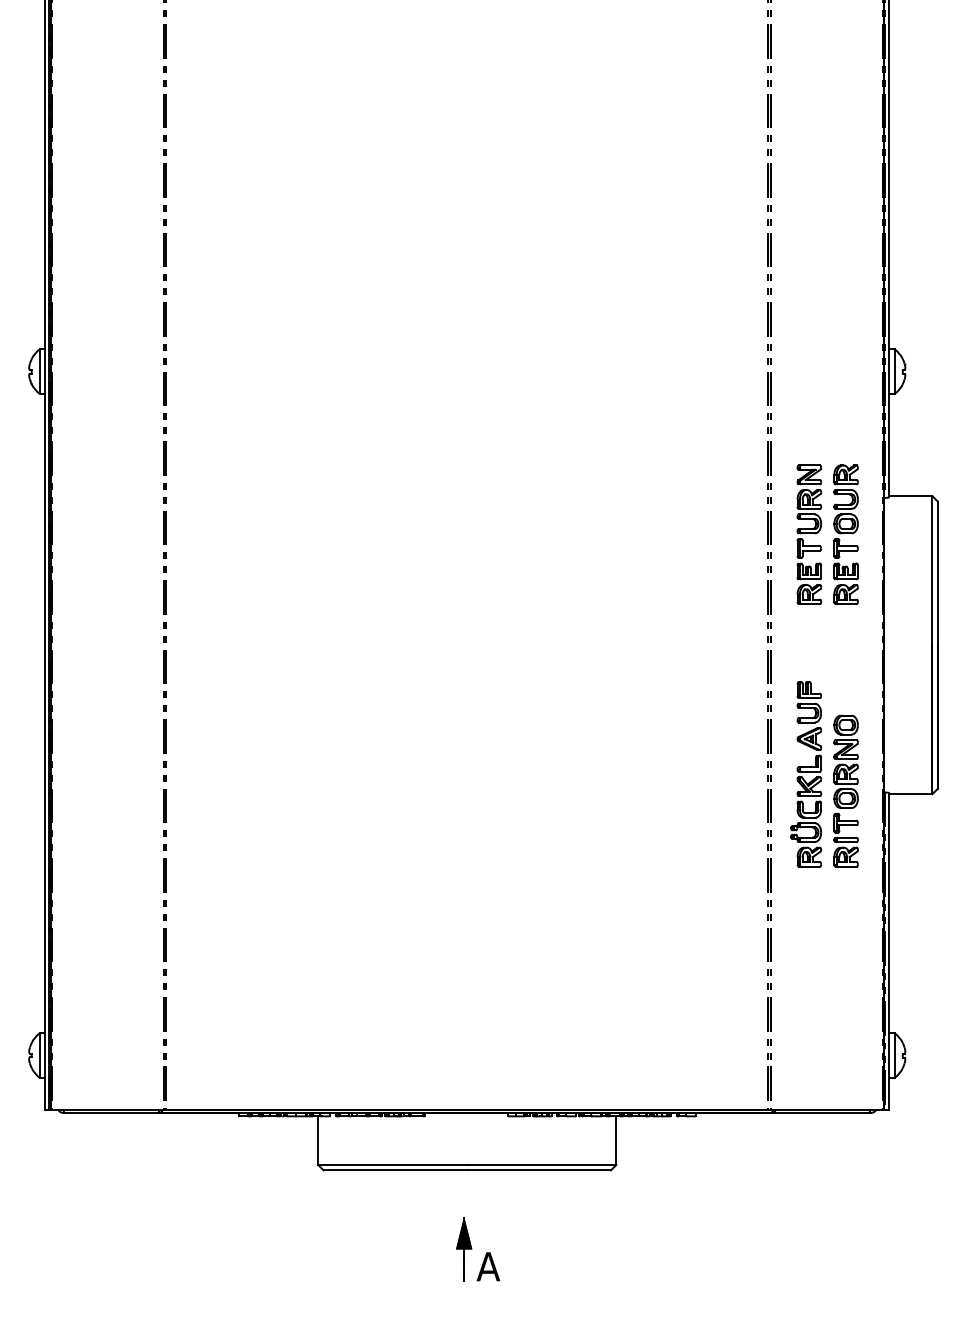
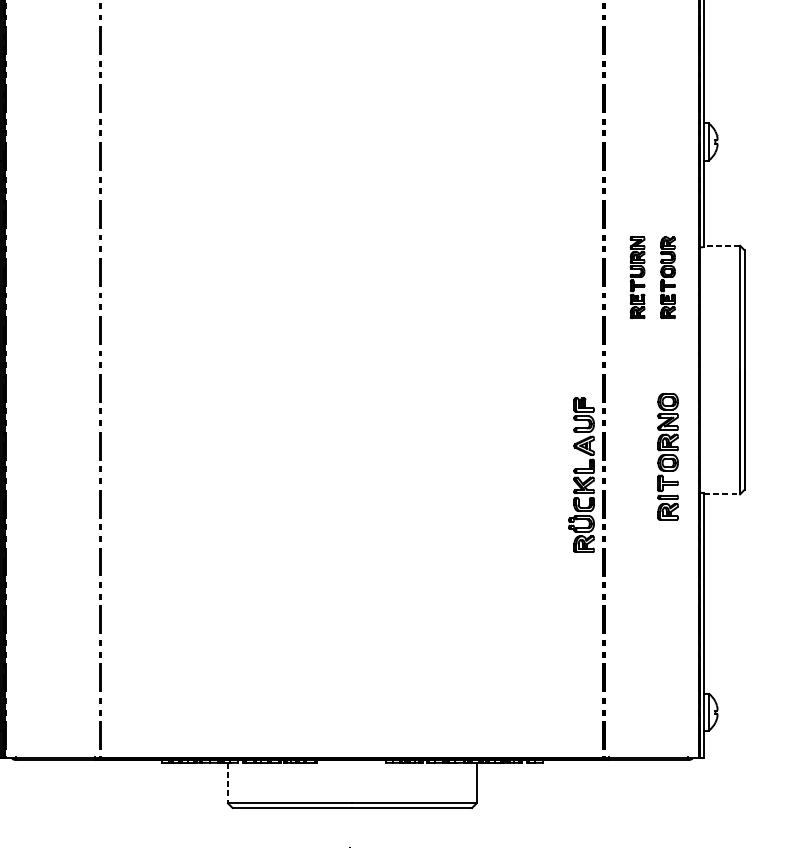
line: (910, 496) -> (721, 246), solid -> dashed
part: (809, 534) -> (637, 277), size x0.7
part: (845, 534) -> (667, 277), size x0.7
part: (806, 774) -> (581, 475), moved
part: (845, 790) -> (667, 456), moved
line: (910, 794) -> (721, 494), solid -> dashed
line: (318, 1141) -> (228, 783), solid -> dashed

